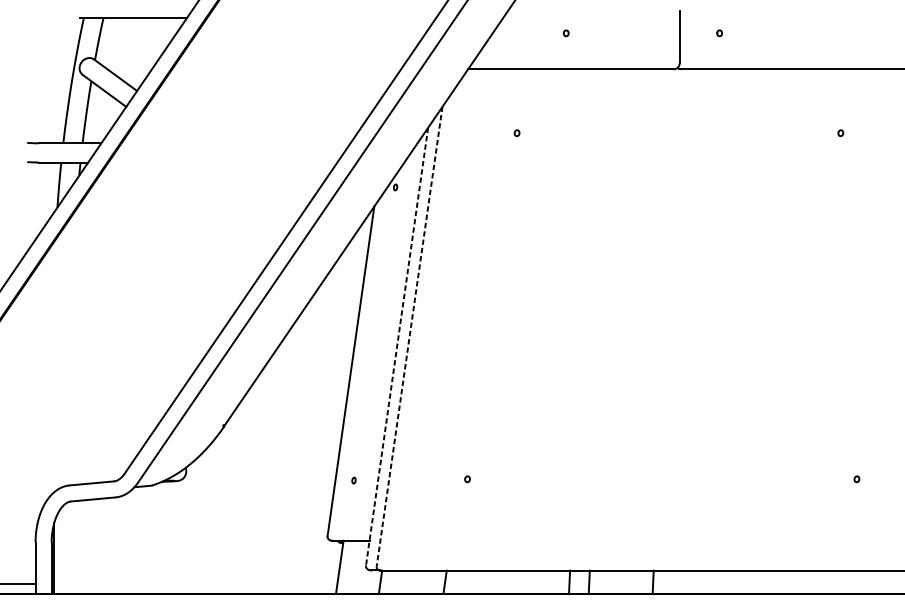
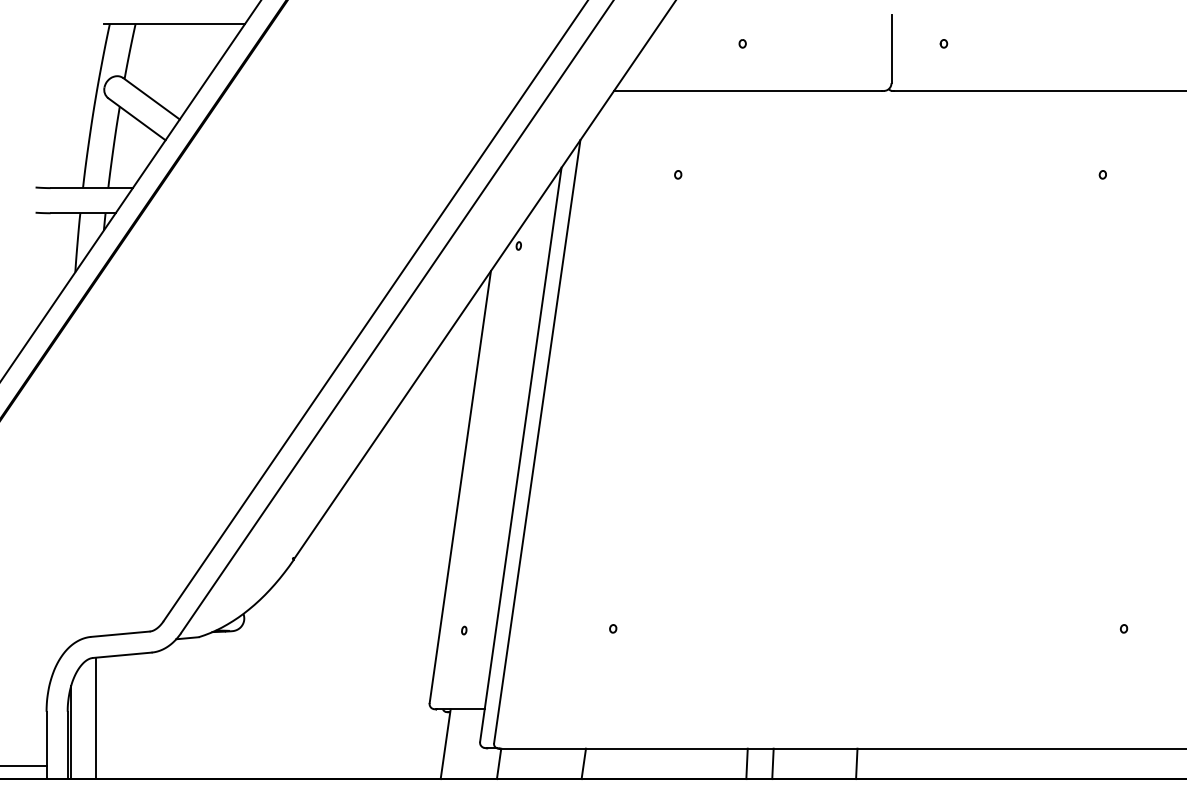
line: (409, 336) -> (537, 441), dashed -> solid
line: (396, 346) -> (520, 454), dashed -> solid
line: (73, 547) -> (96, 718), added

